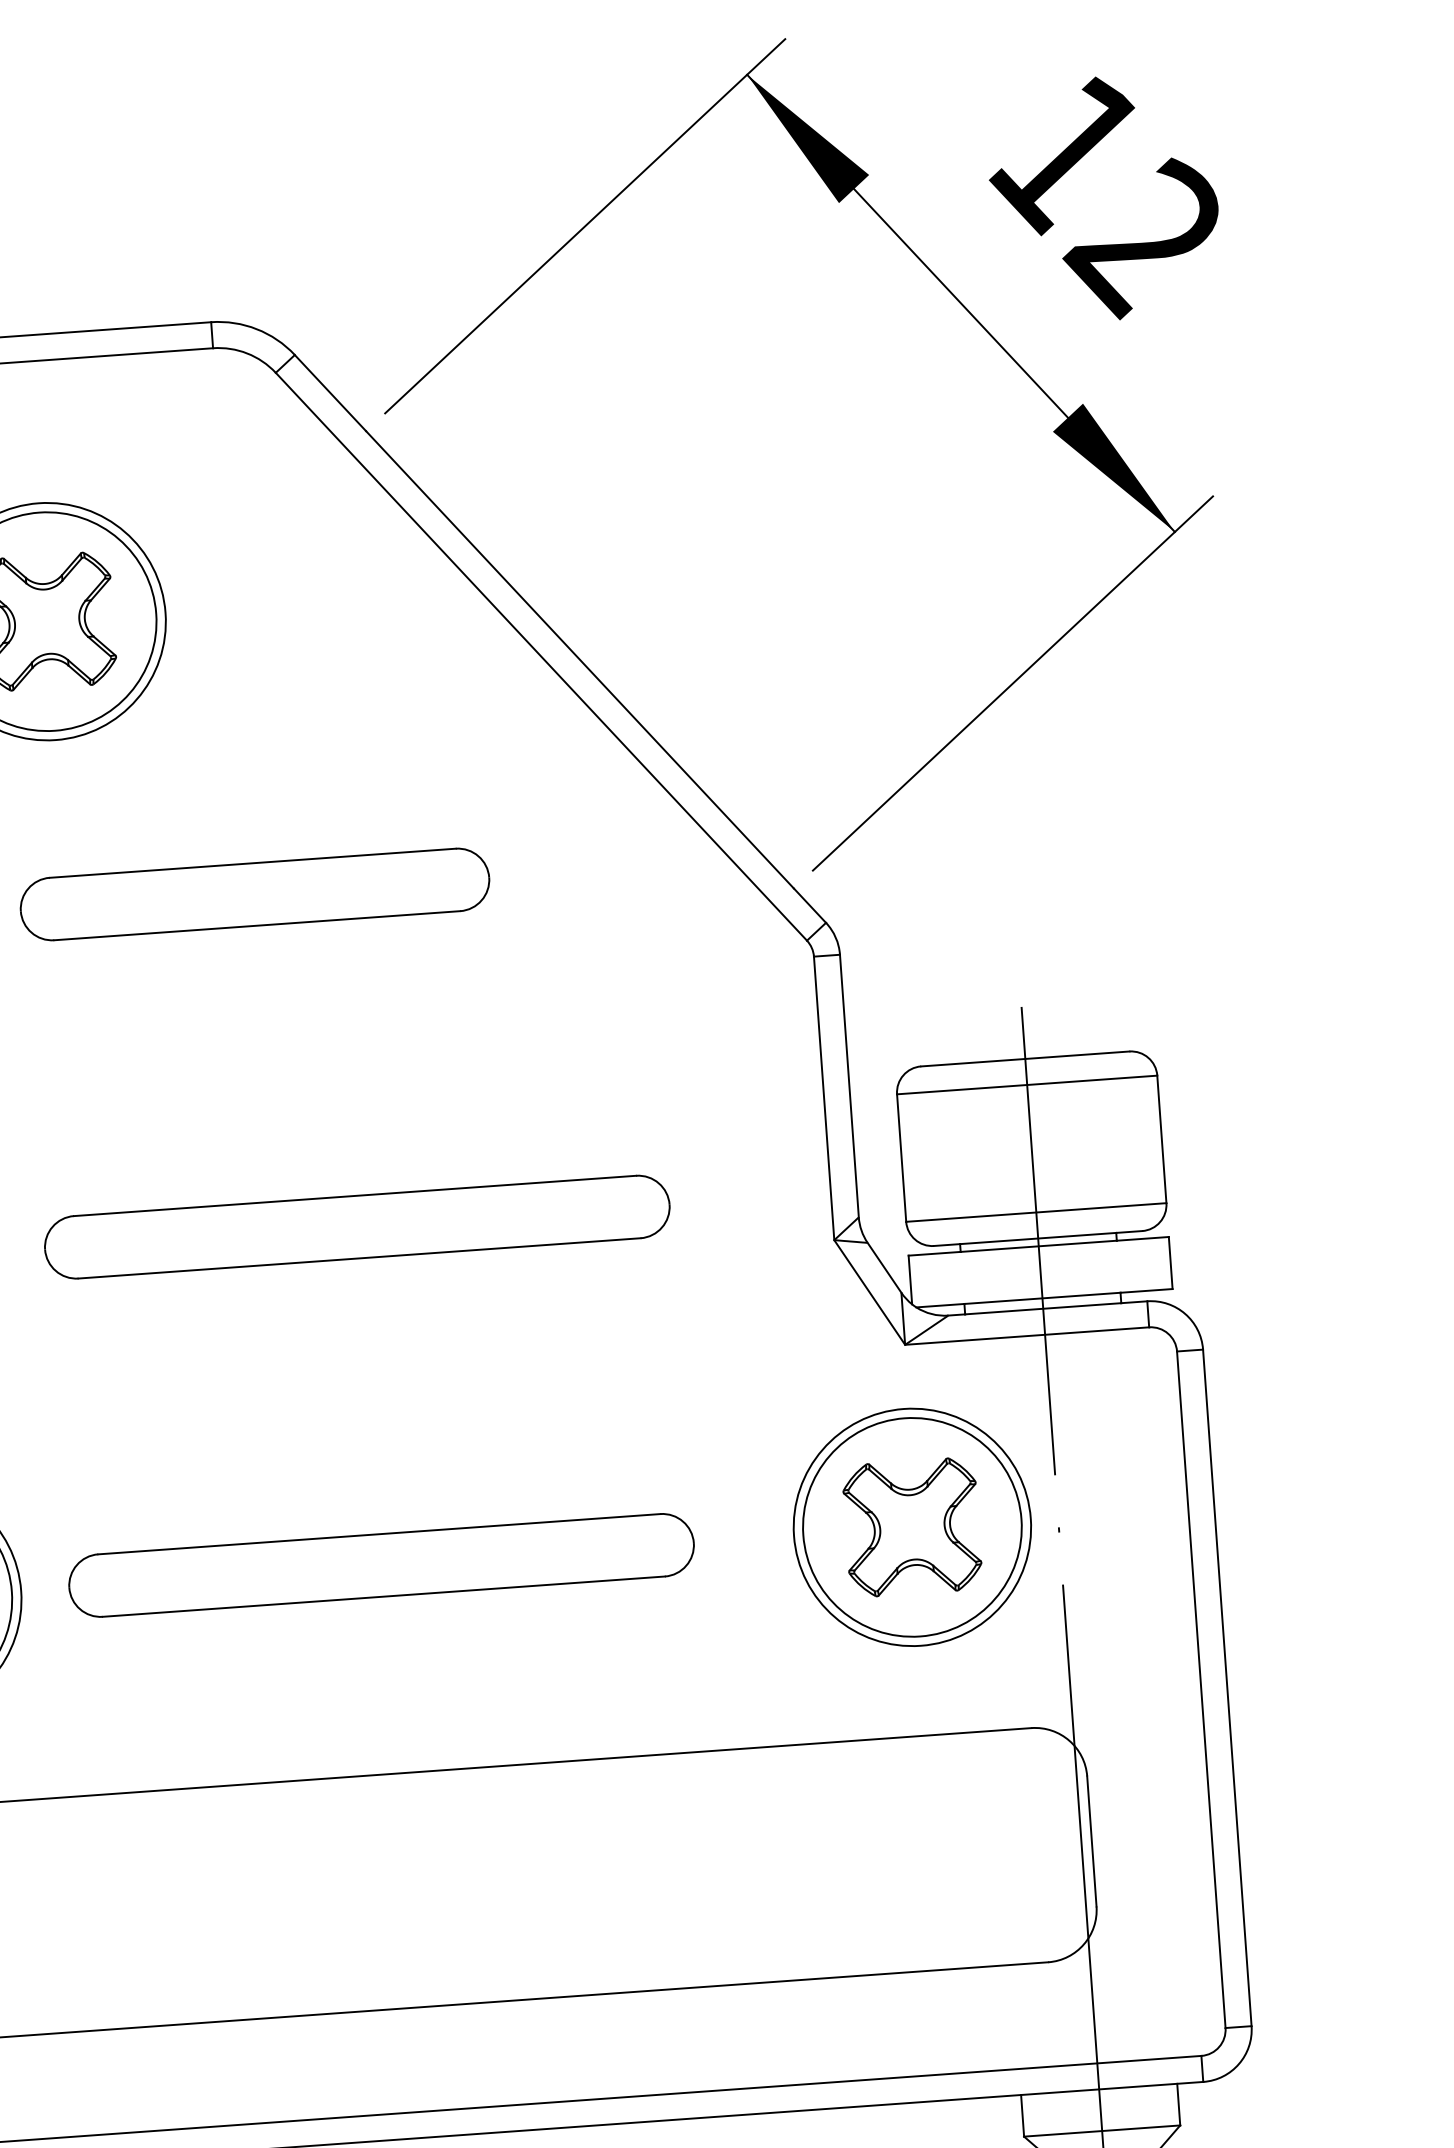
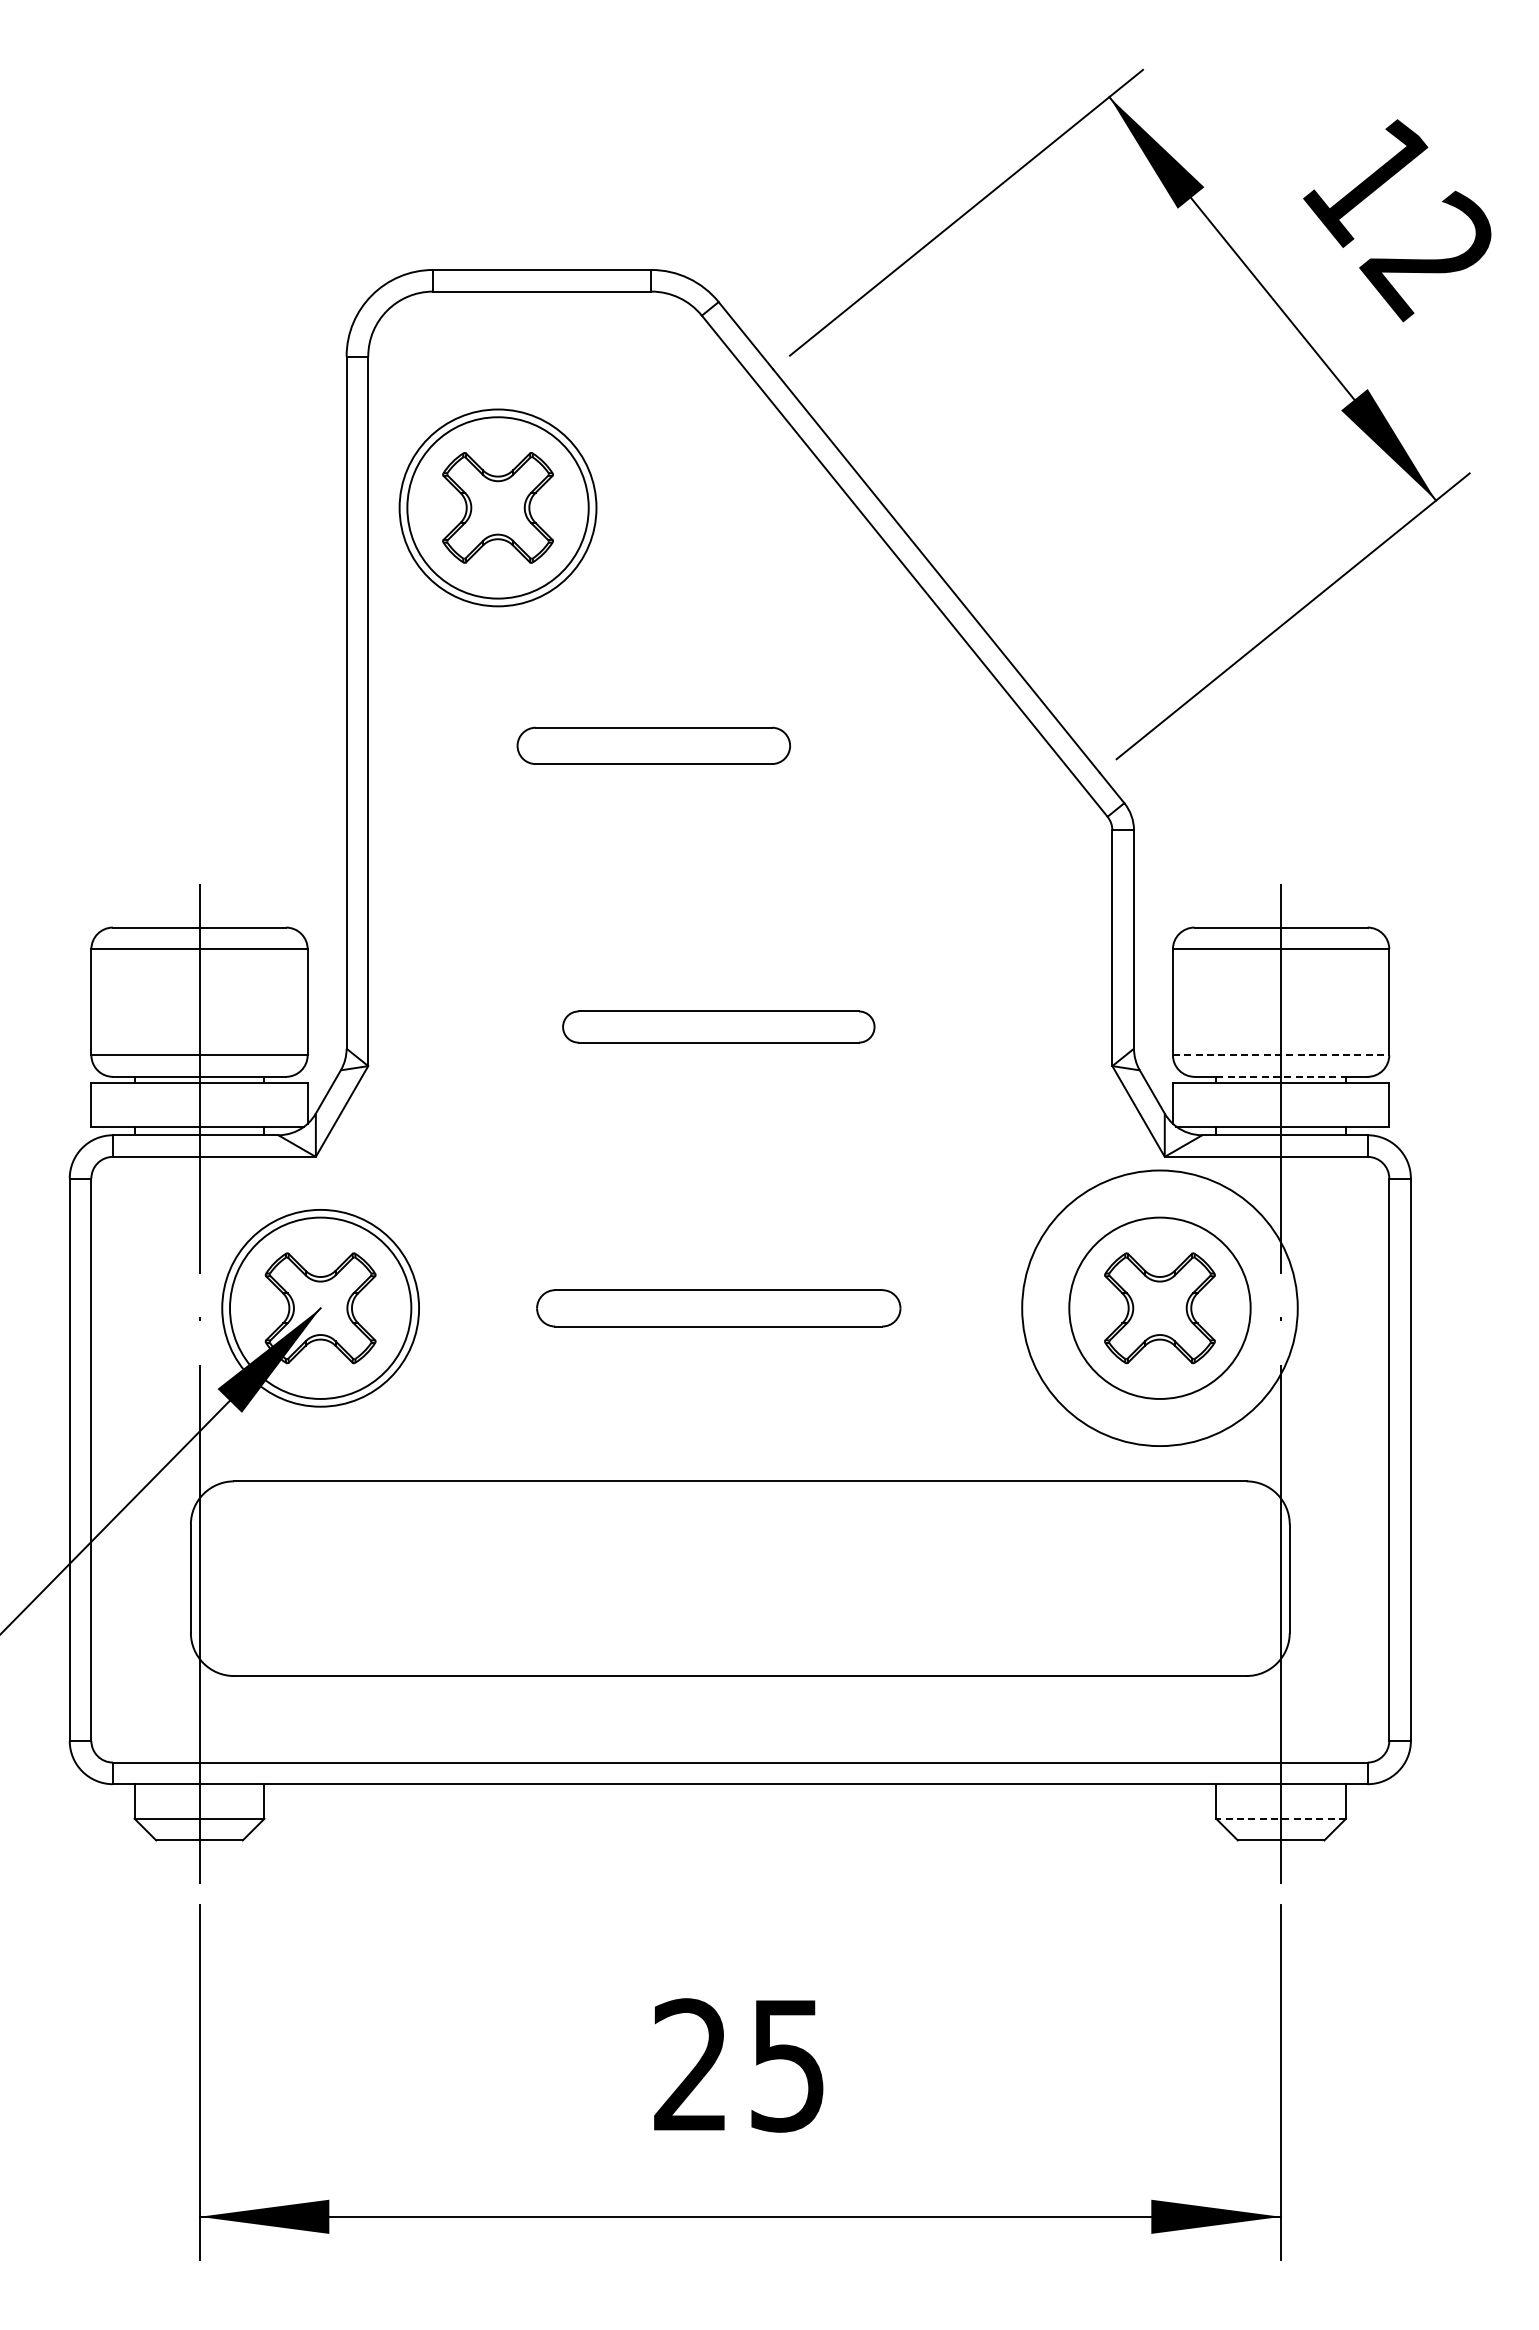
part: (254, 894) -> (653, 745), size x0.7
line: (1036, 1212) -> (1281, 1055), solid -> dashed
part: (357, 1226) -> (718, 1026), size x0.6
line: (1038, 1238) -> (1281, 1076), solid -> dashed
circle: (911, 1526) -> (1159, 1307), size x1.4
part: (381, 1565) -> (718, 1308), size x0.7
line: (1102, 2130) -> (1281, 1818), solid -> dashed

